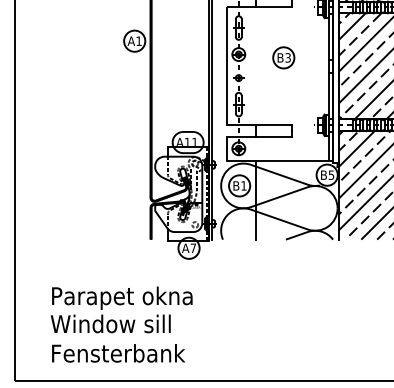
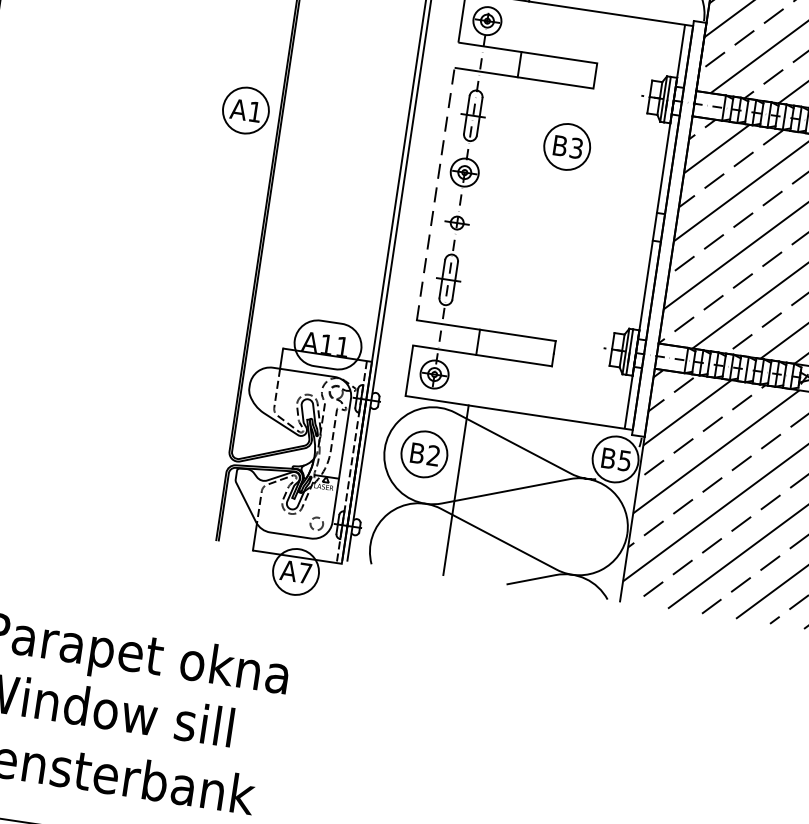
part: (283, 57) -> (566, 146), moved
line: (227, 66) -> (436, 194), solid -> dashed
text: (243, 185) -> (432, 454), B1 -> B2

